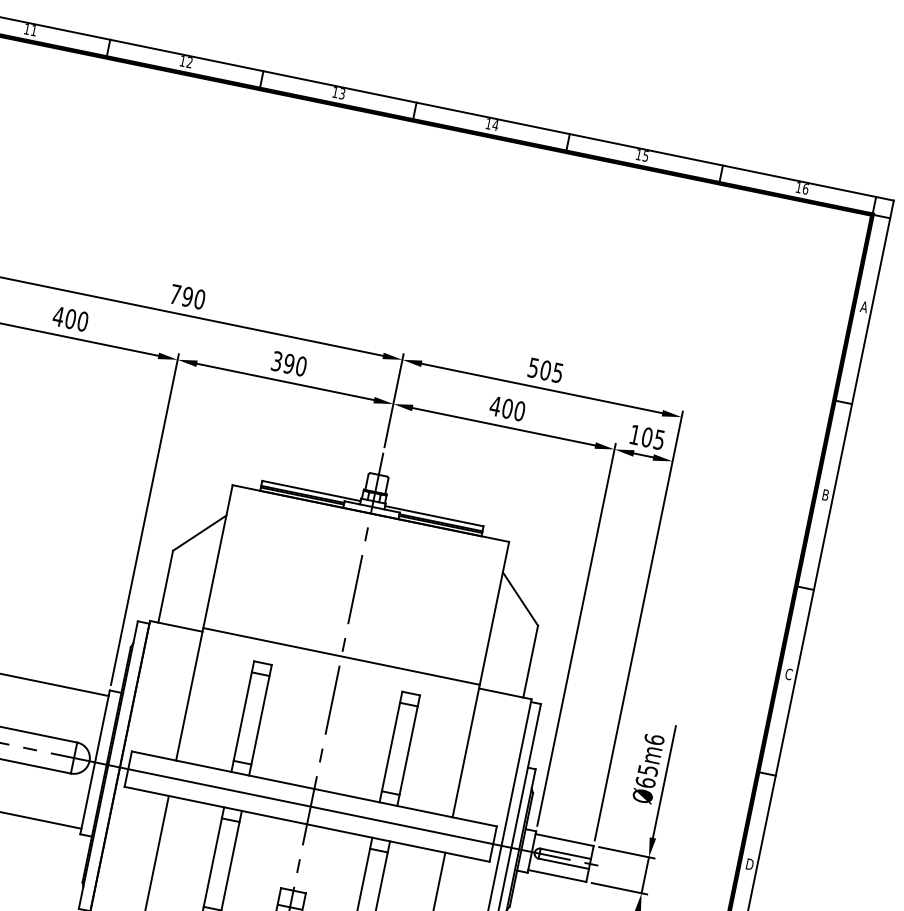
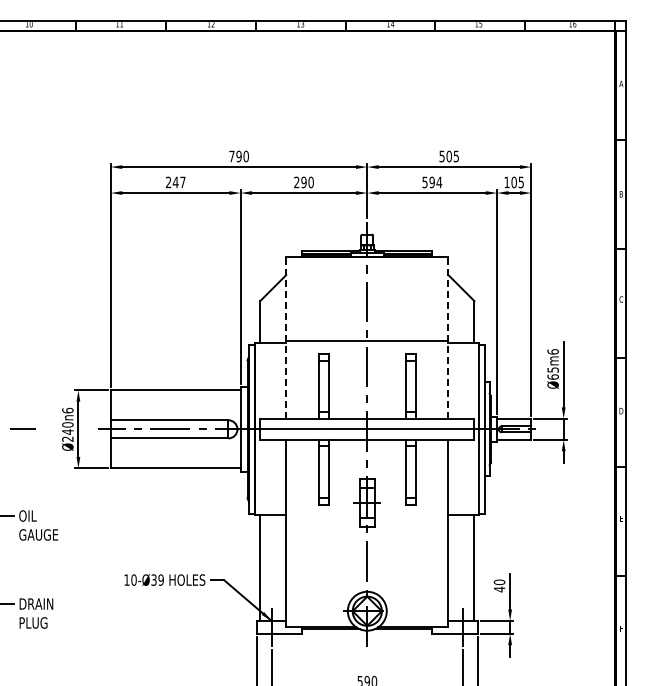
text: (70, 319) -> (175, 182), 400 -> 247
text: (276, 361) -> (296, 182), 390 -> 290
text: (508, 408) -> (432, 182), 400 -> 594
line: (204, 623) -> (286, 338), solid -> dashed
line: (480, 680) -> (448, 338), solid -> dashed

